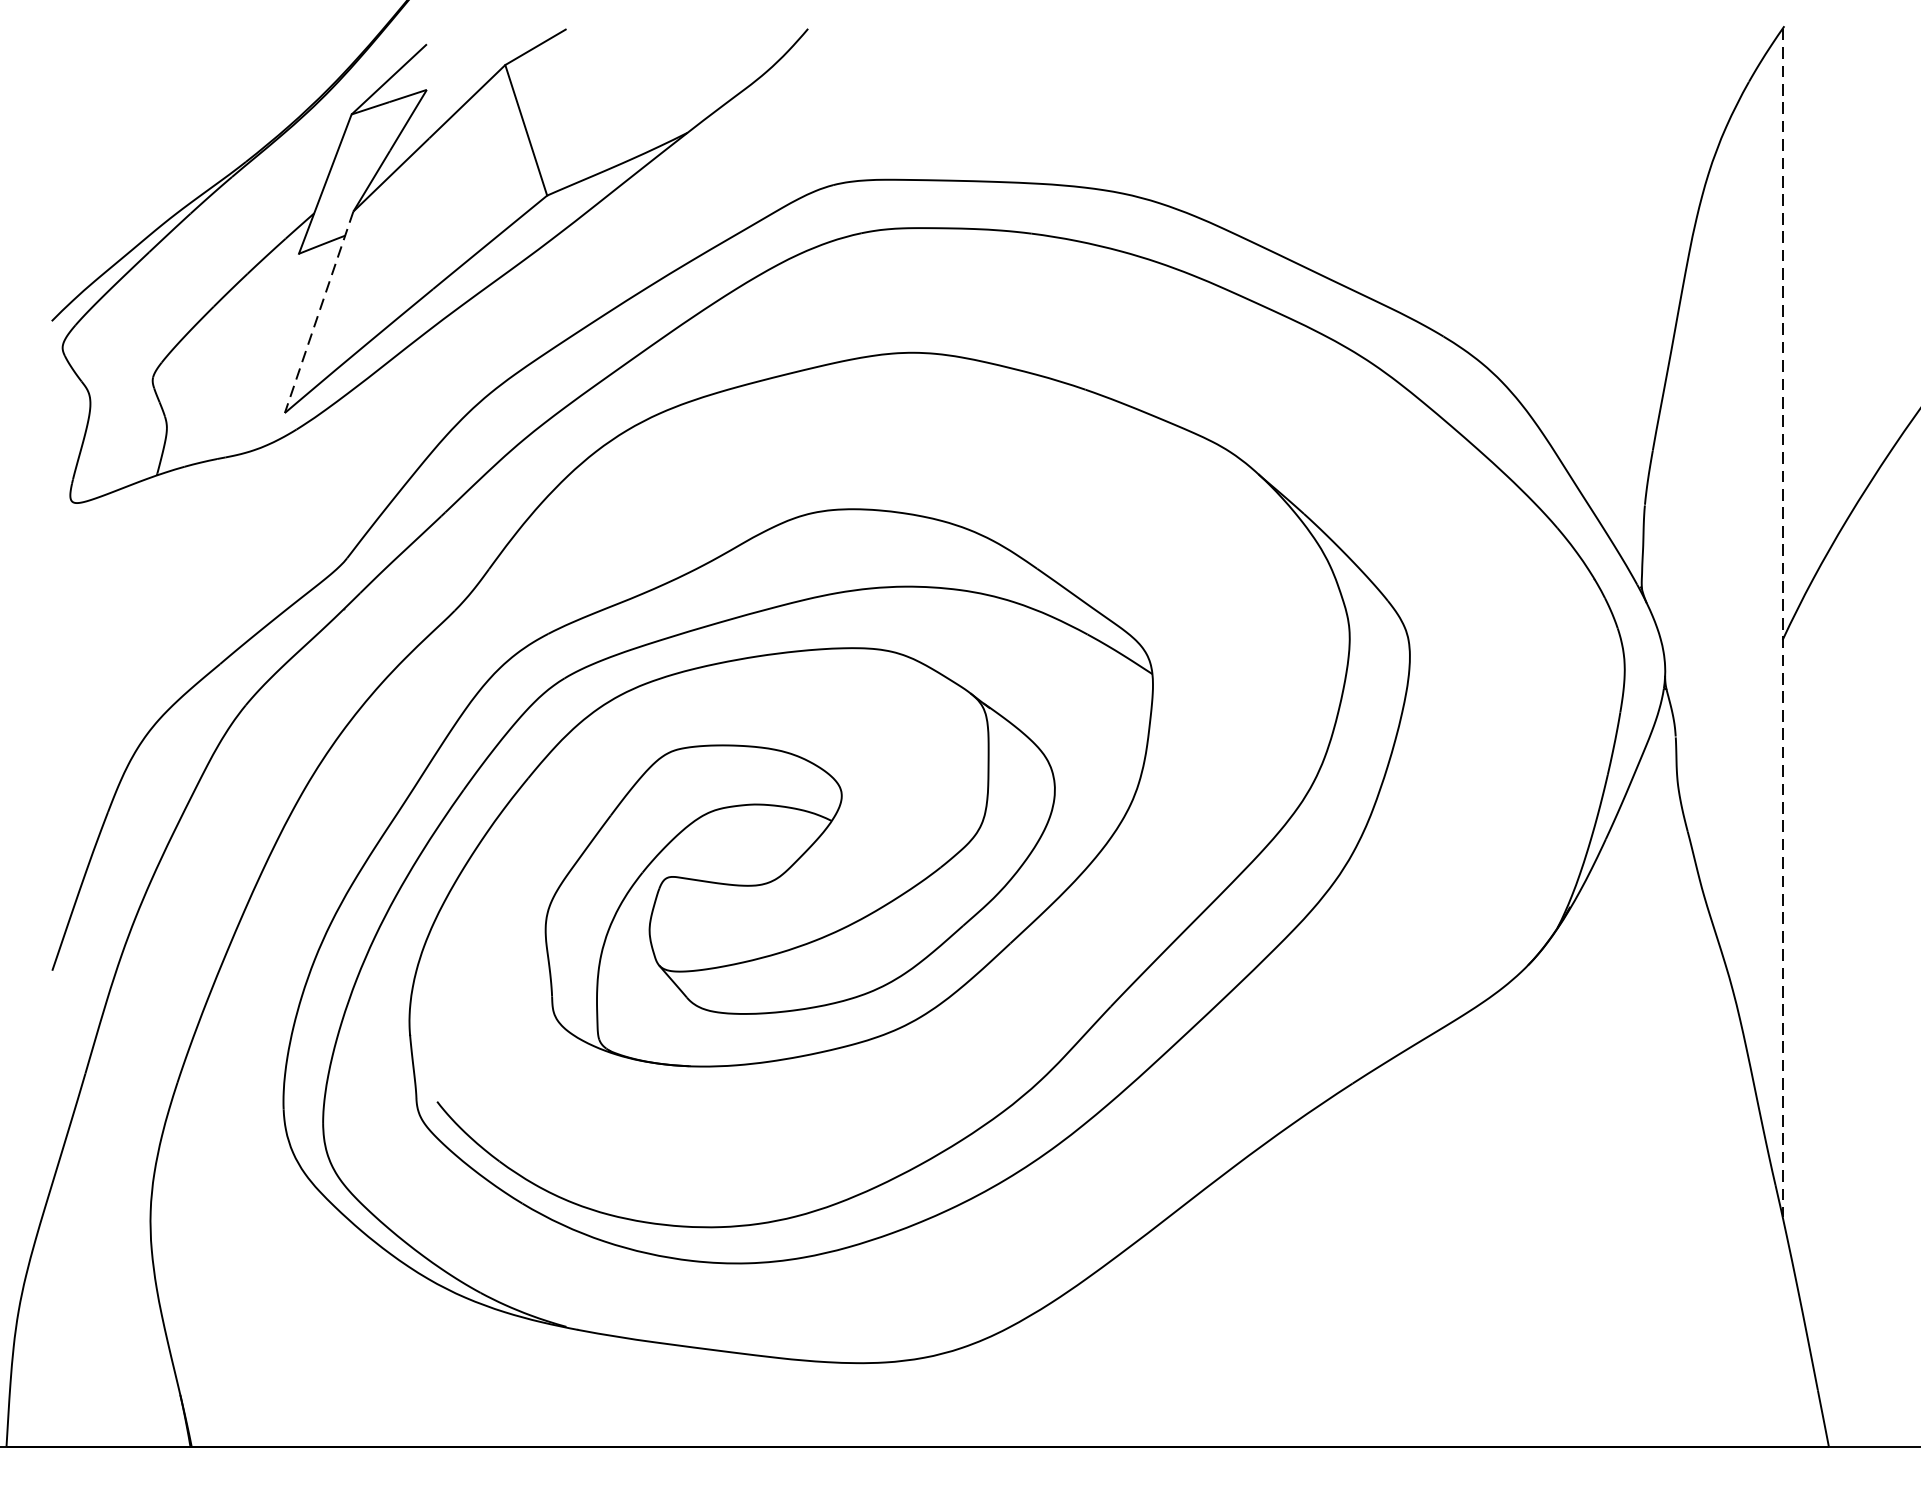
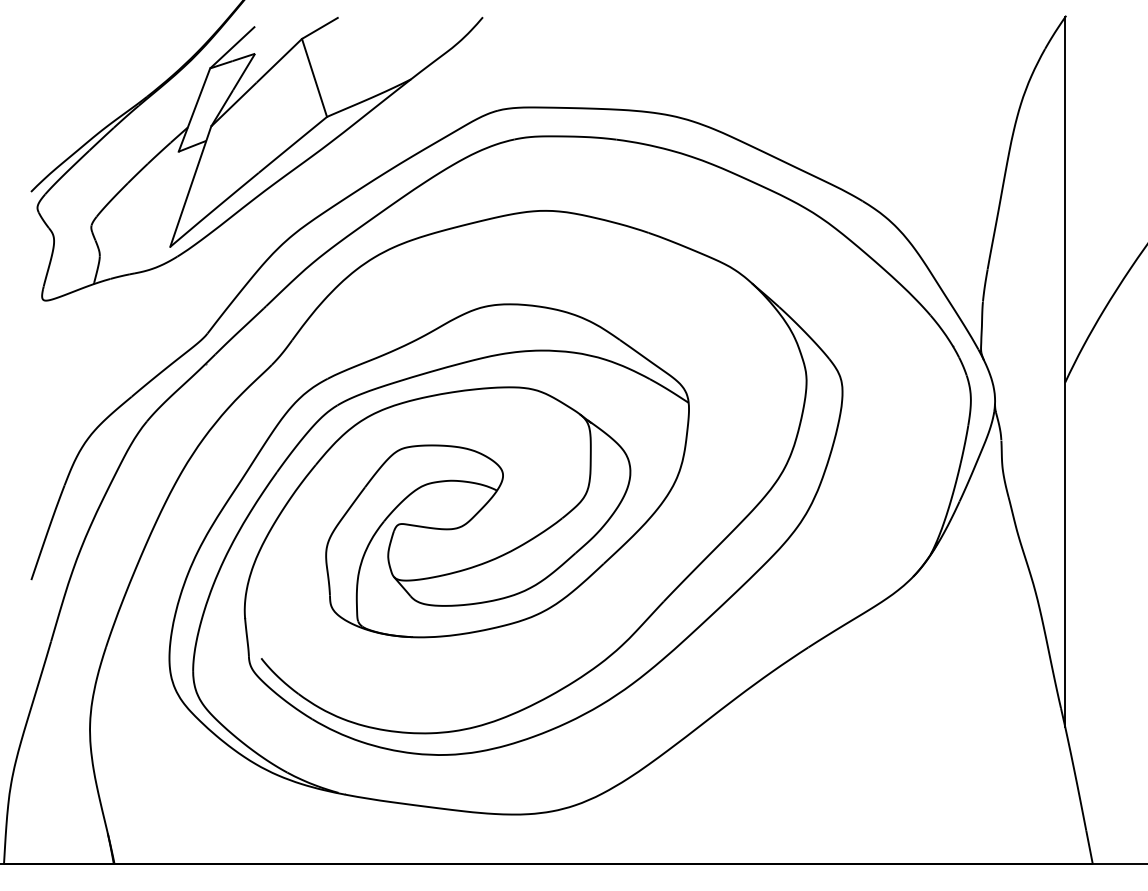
line: (318, 312) -> (190, 186), dashed -> solid
line: (1783, 623) -> (1065, 372), dashed -> solid

